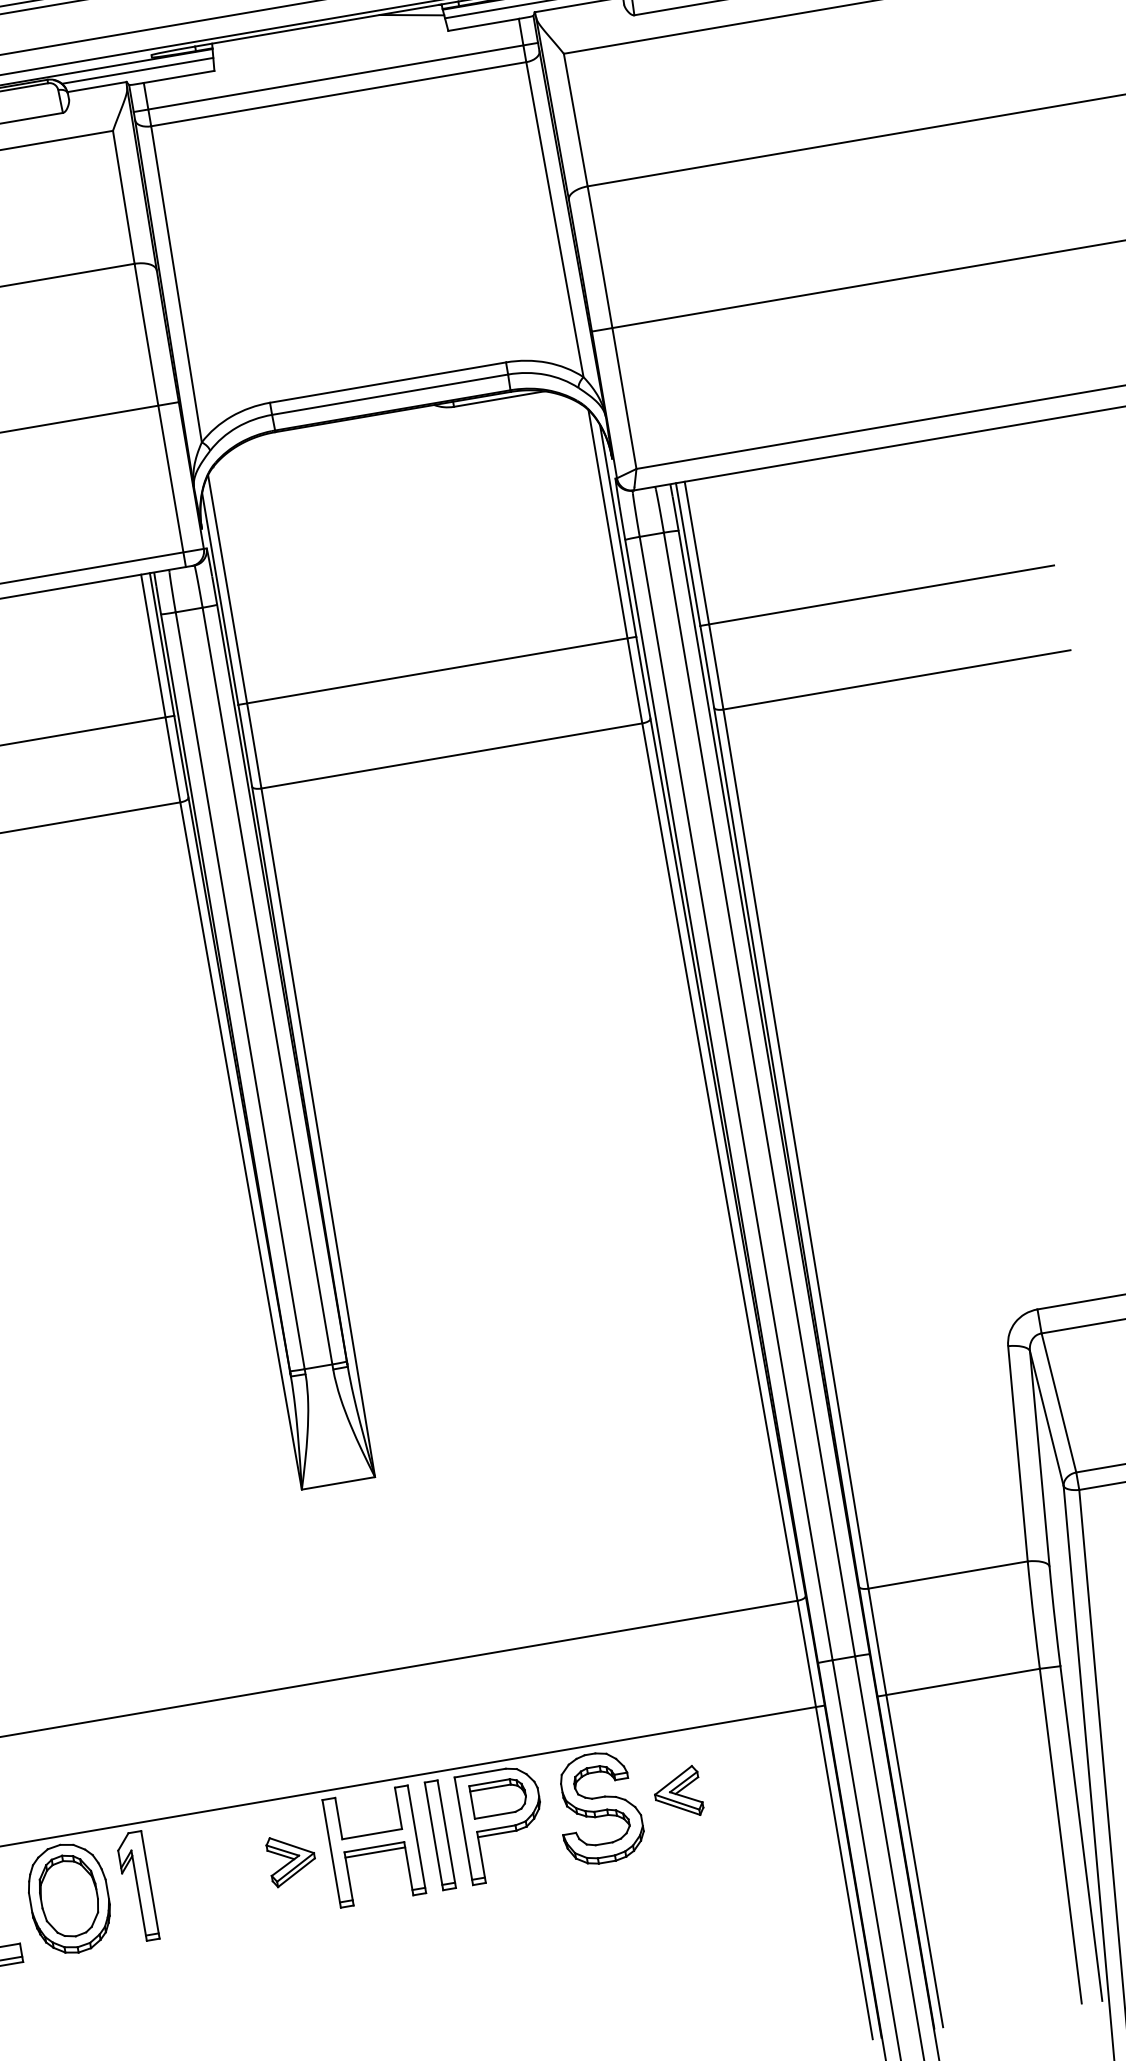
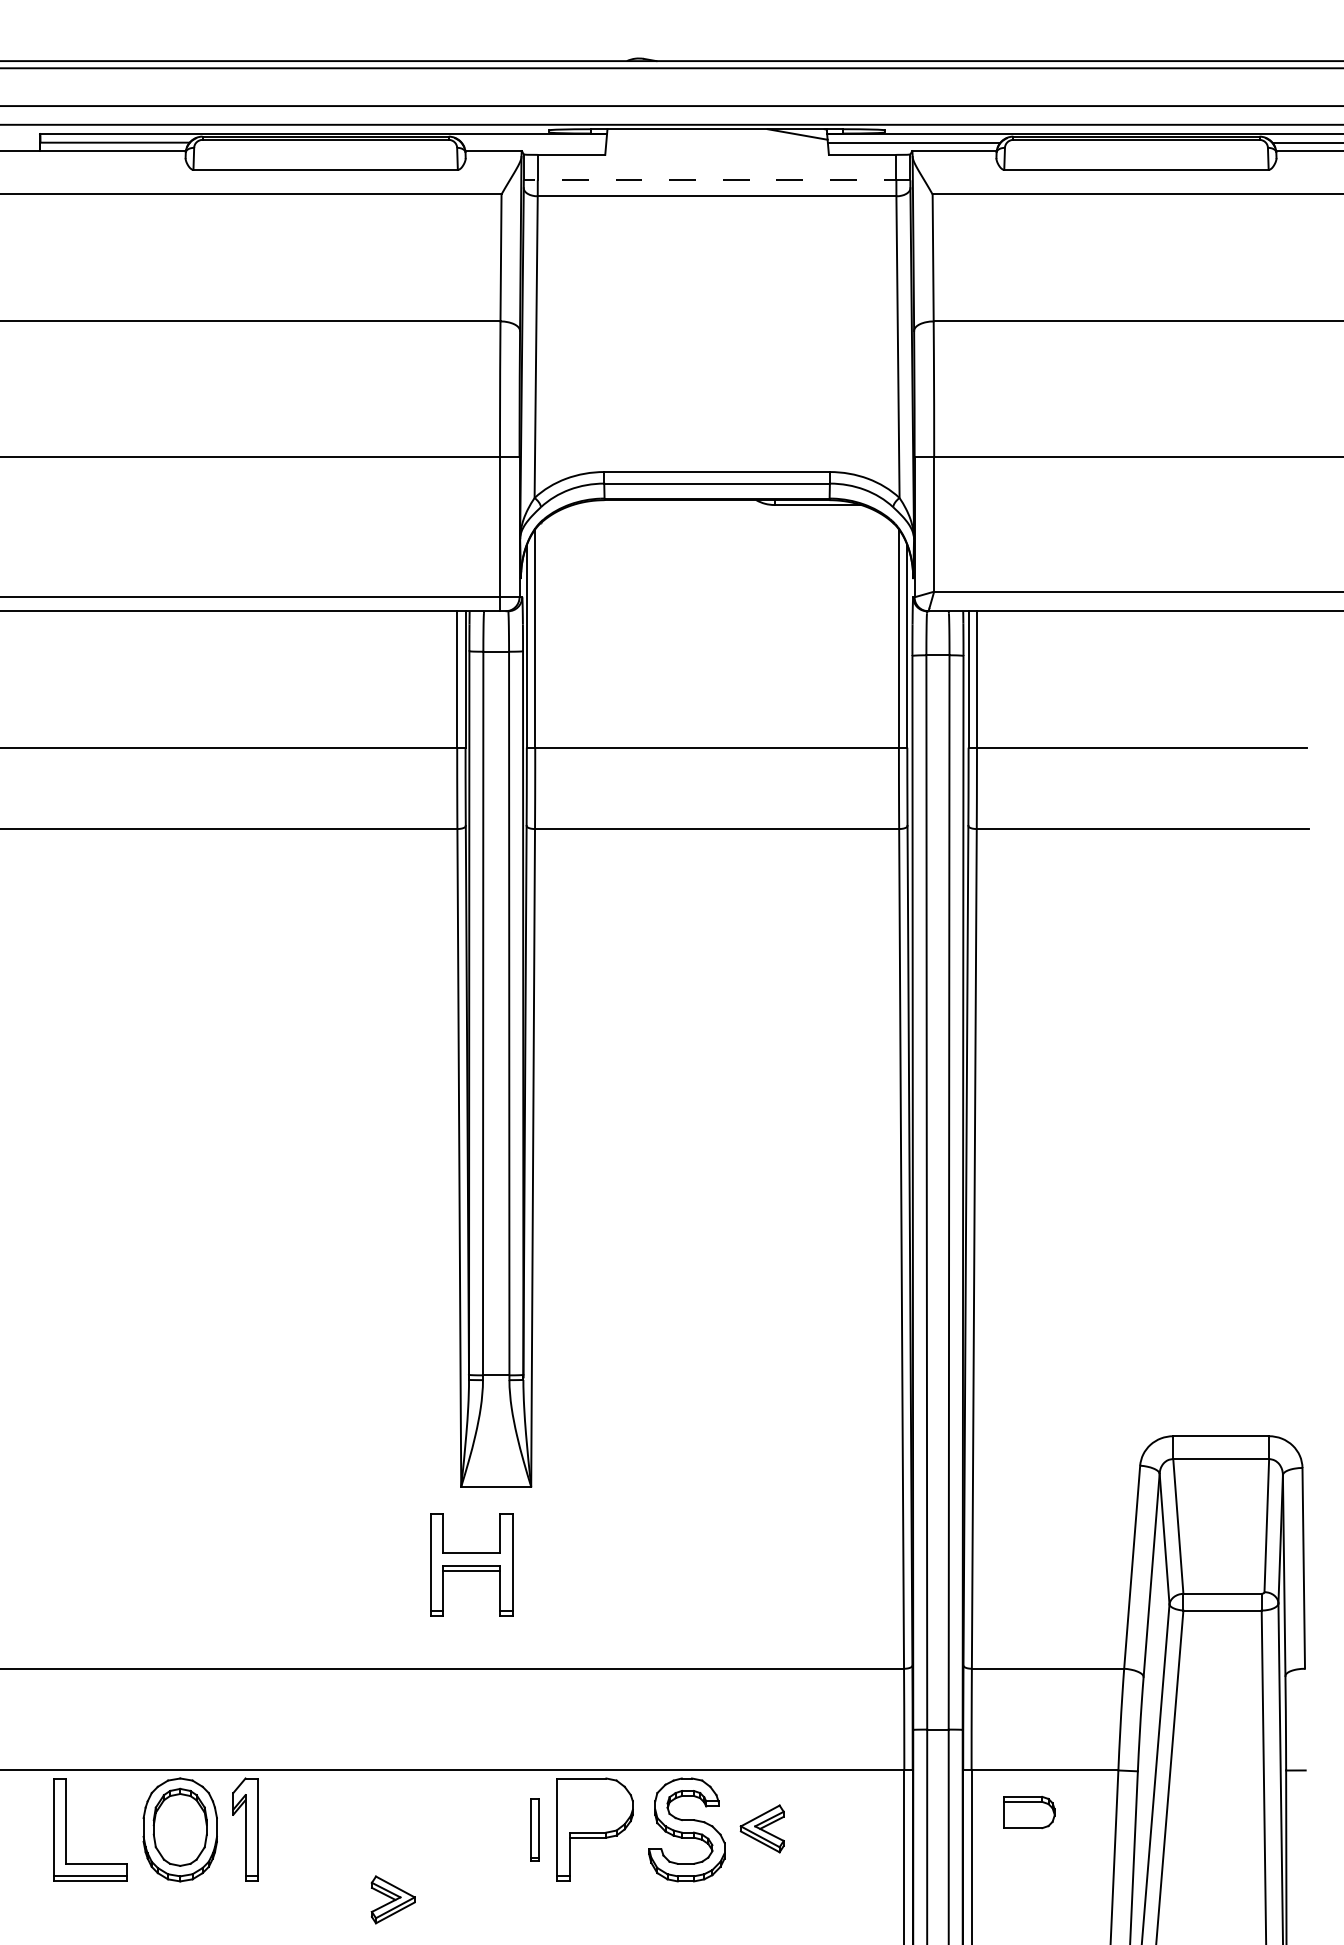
line: (137, 70) -> (533, 142), removed
line: (335, 77) -> (716, 180), solid -> dashed
part: (499, 1797) -> (1029, 1812), moved
part: (439, 1834) -> (534, 1829), size x0.6
part: (373, 1846) -> (471, 1564), moved
part: (291, 1859) -> (392, 1899), moved

